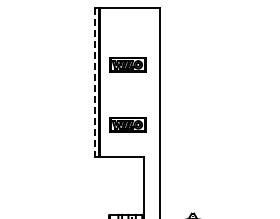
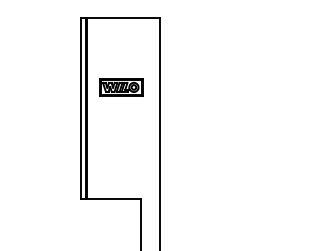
line: (94, 82) -> (80, 108), dashed -> solid
part: (127, 124) -> (120, 159), removed

